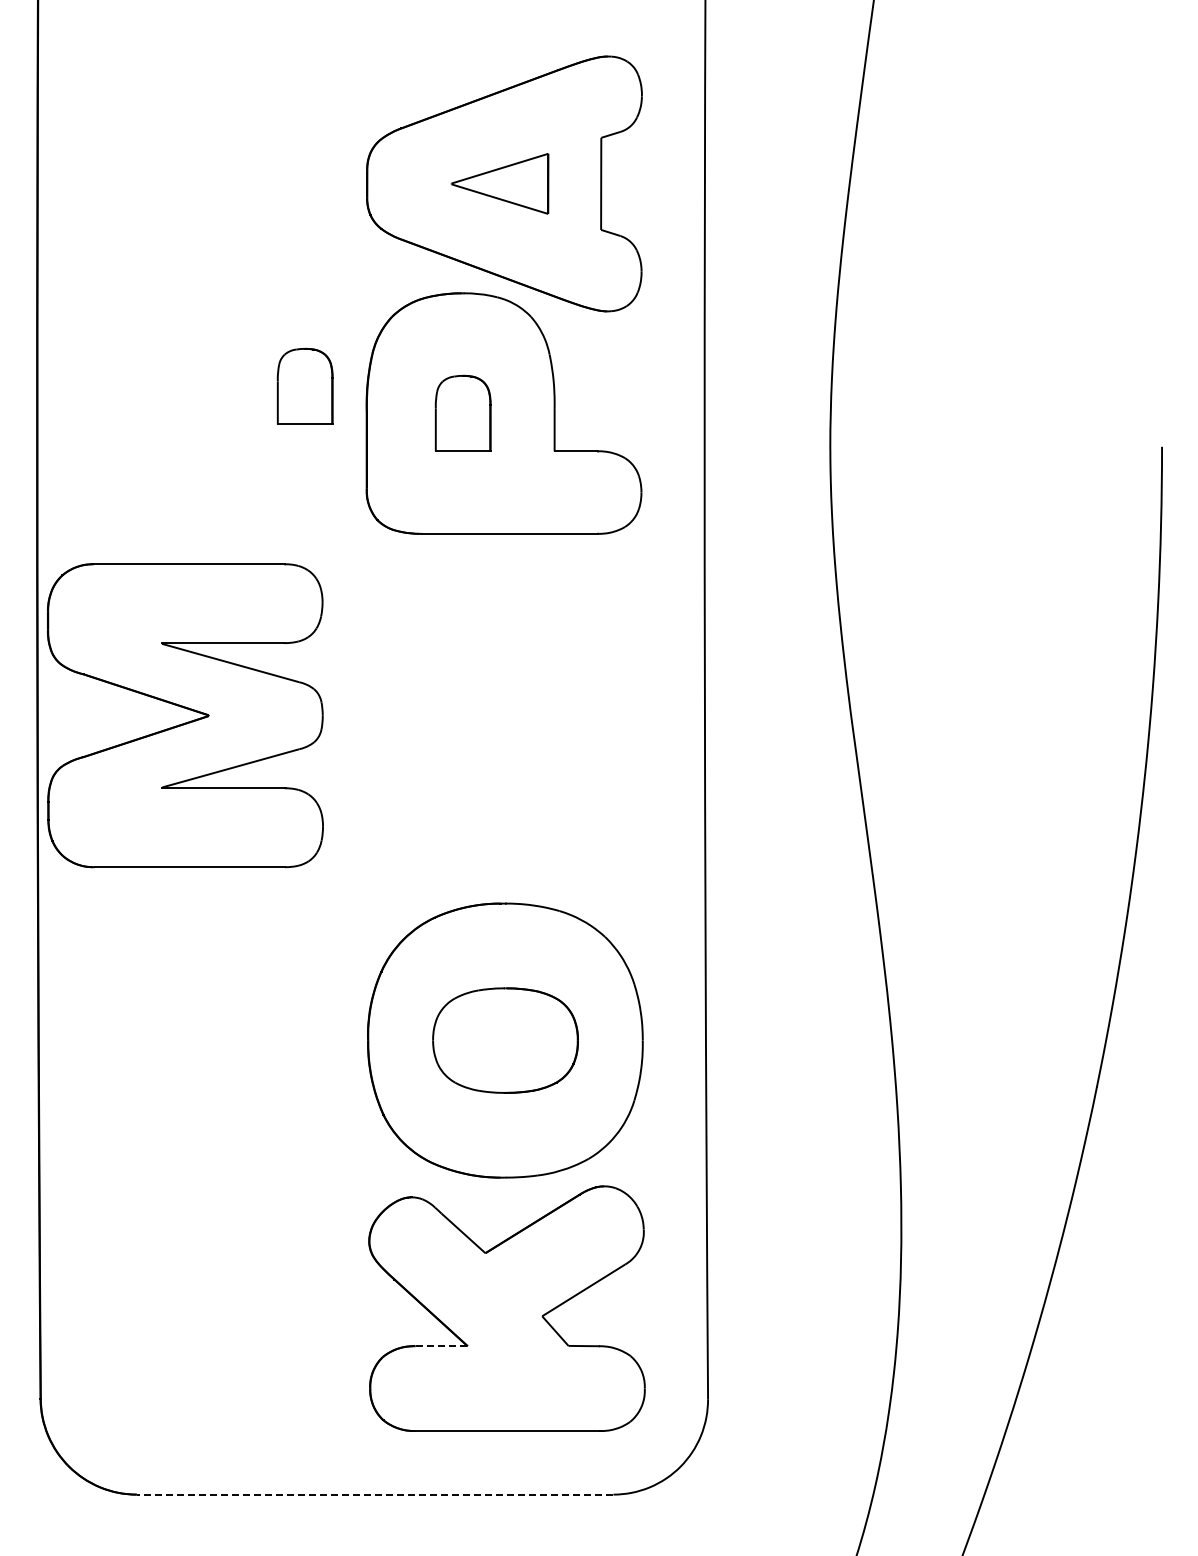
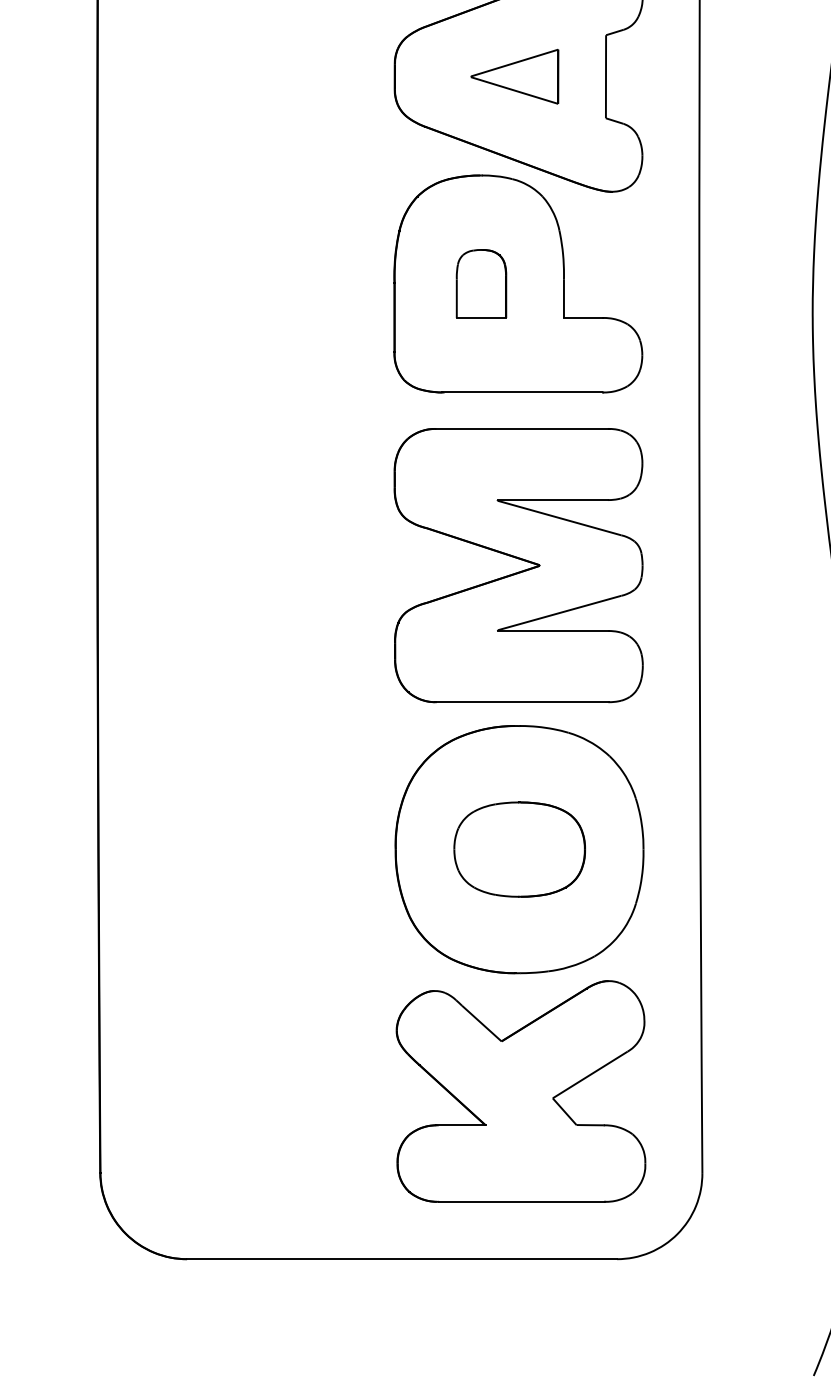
part: (304, 385) -> (338, 258), removed
part: (186, 709) -> (519, 559), moved
line: (442, 1346) -> (462, 1125), dashed -> solid
line: (374, 1494) -> (401, 1259), dashed -> solid

